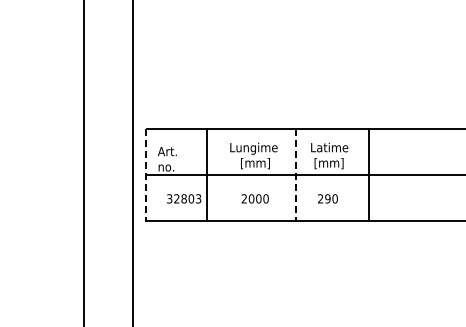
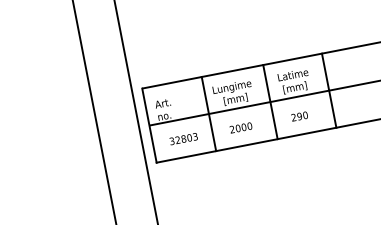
line: (146, 174) -> (149, 125), dashed -> solid
line: (207, 174) -> (209, 113), moved
line: (296, 174) -> (270, 101), dashed -> solid

